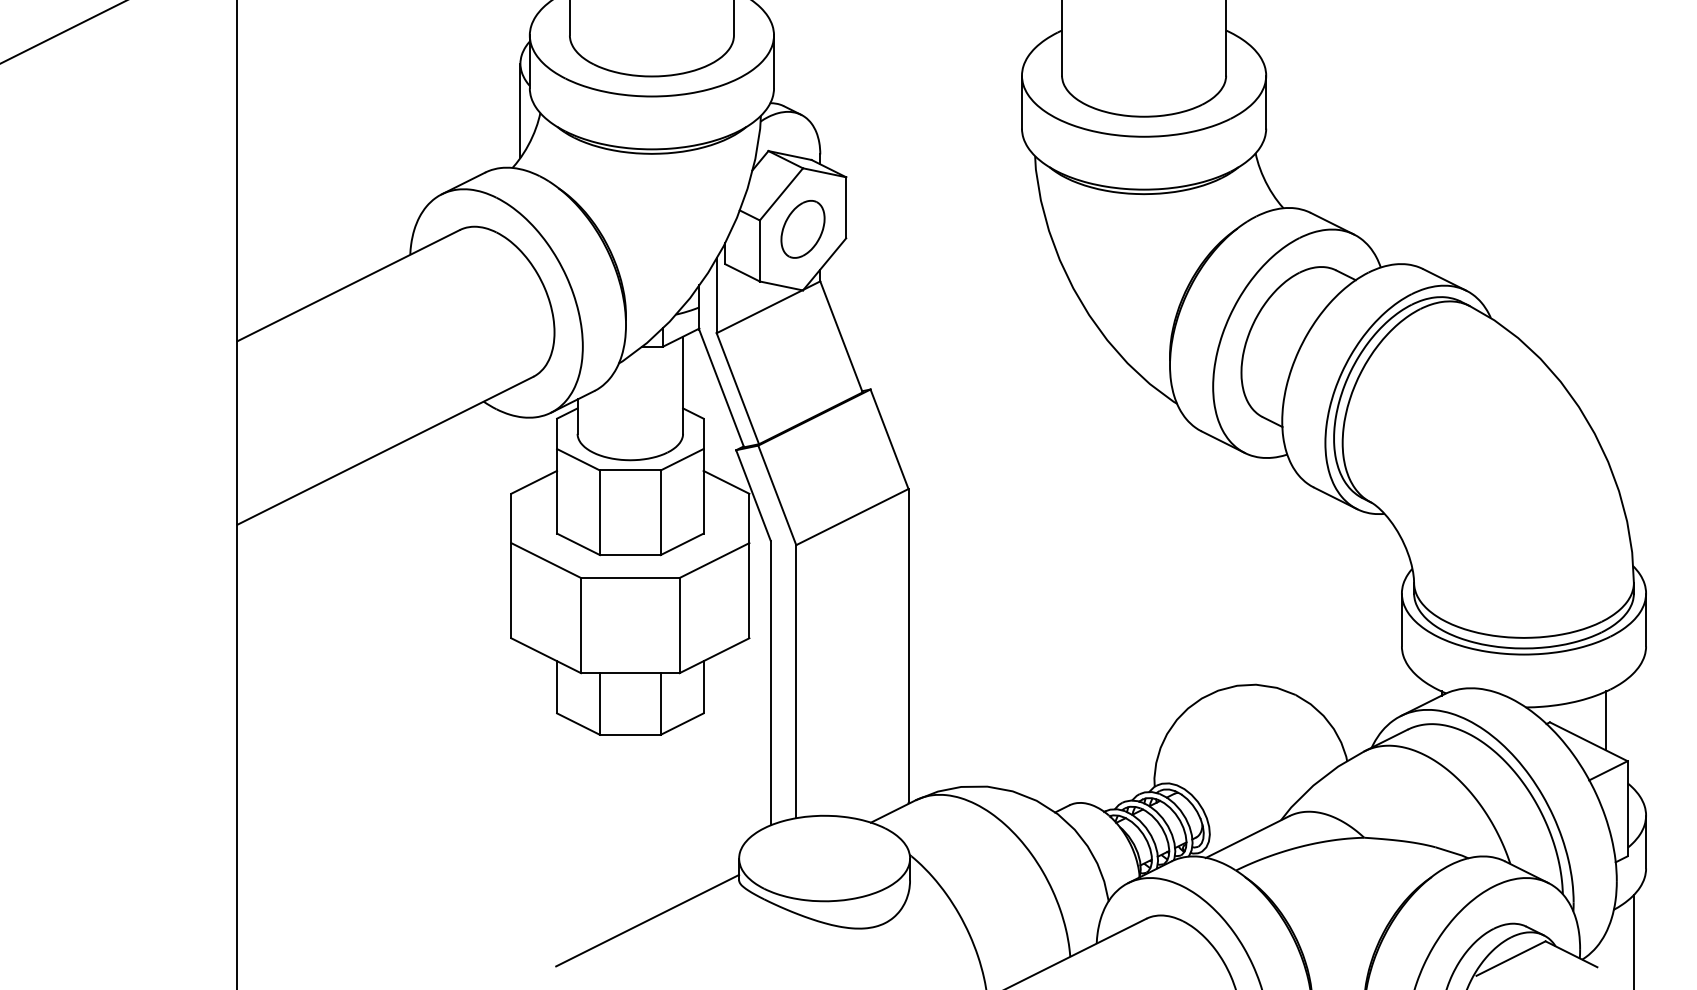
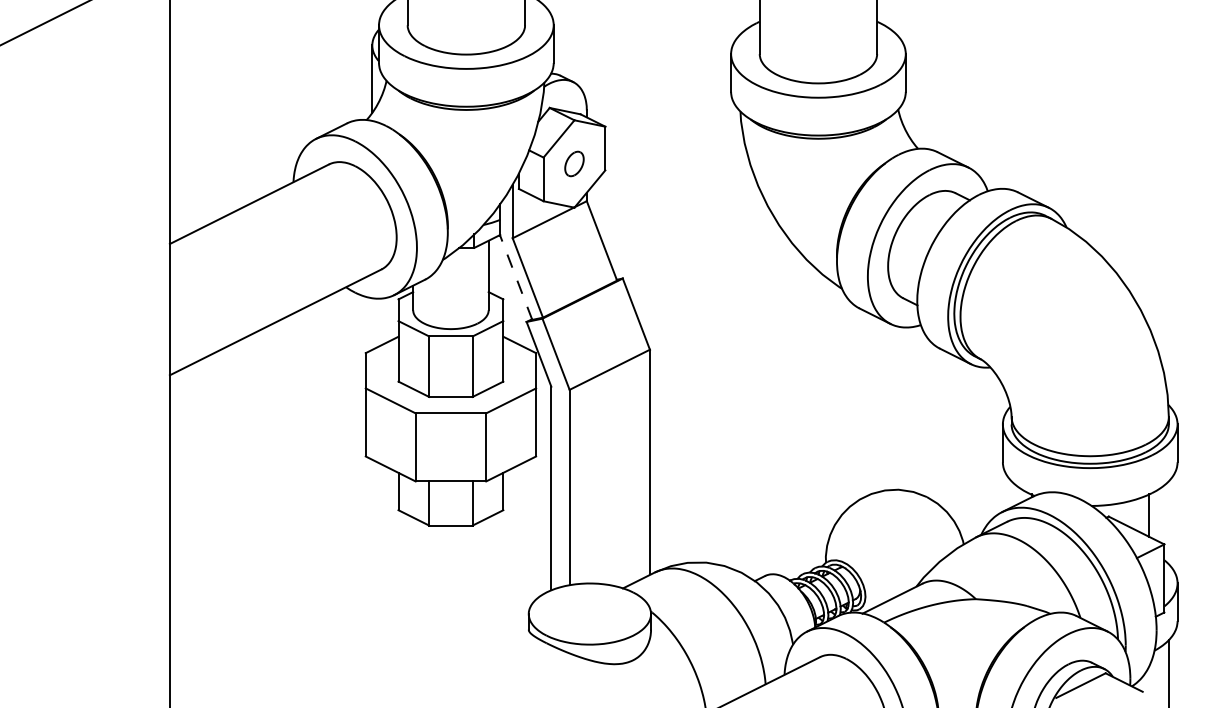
part: (803, 228) -> (574, 163), size x0.6
line: (721, 389) -> (516, 278), solid -> dashed
line: (646, 920) -> (462, 658), removed

